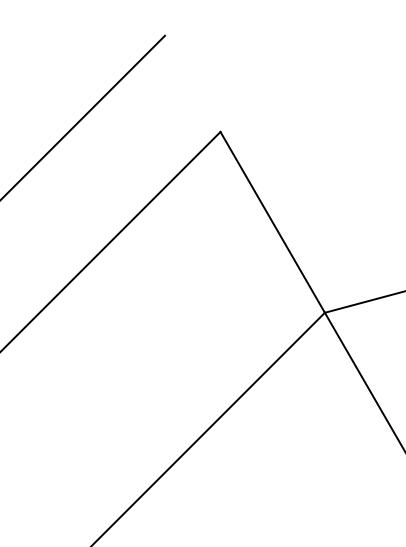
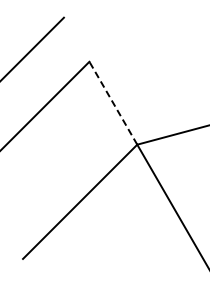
line: (273, 222) -> (113, 103), solid -> dashed

